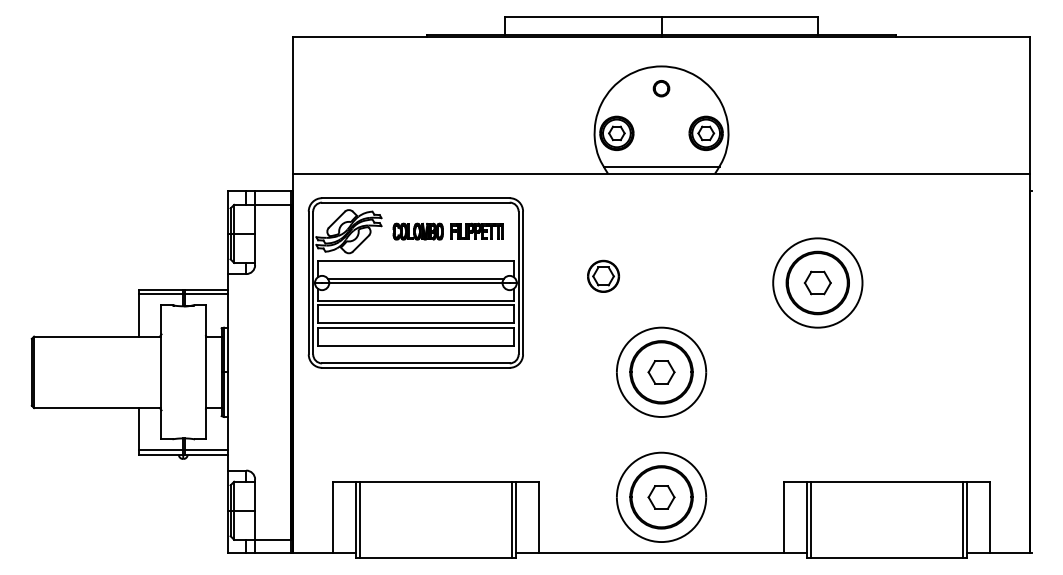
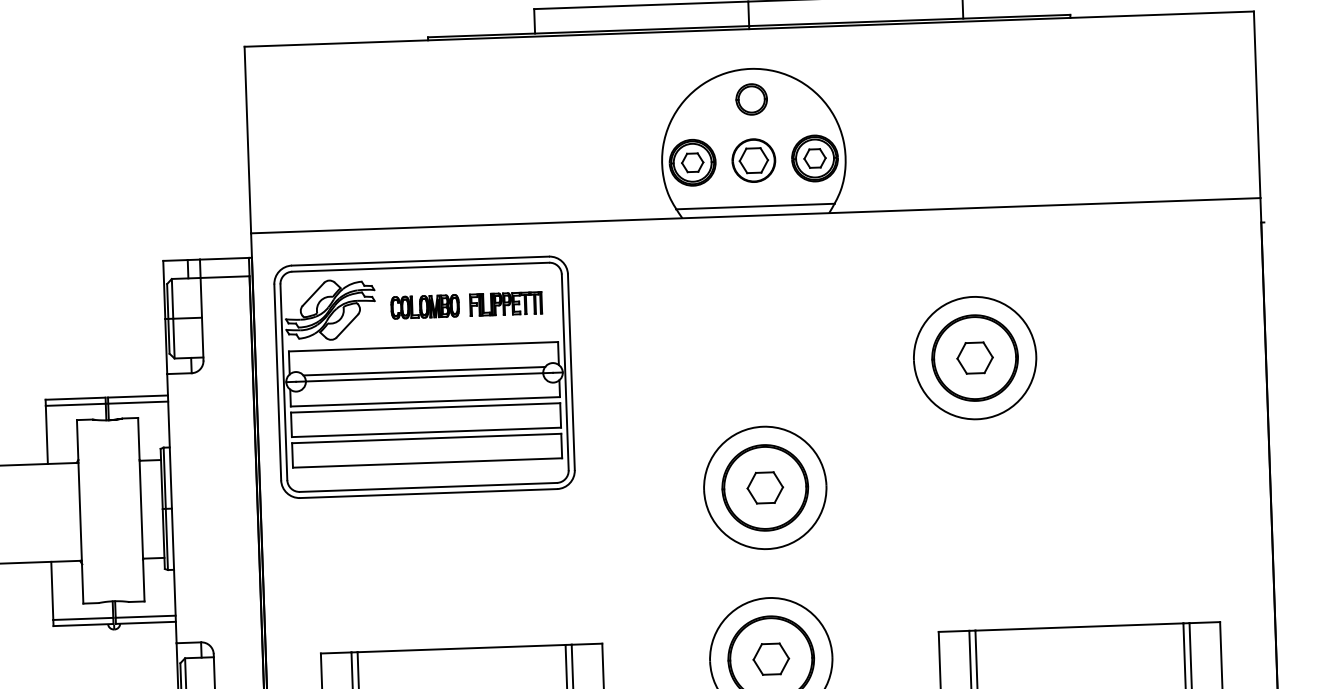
part: (661, 88) -> (751, 99), size x1.43
part: (603, 275) -> (753, 159), moved

